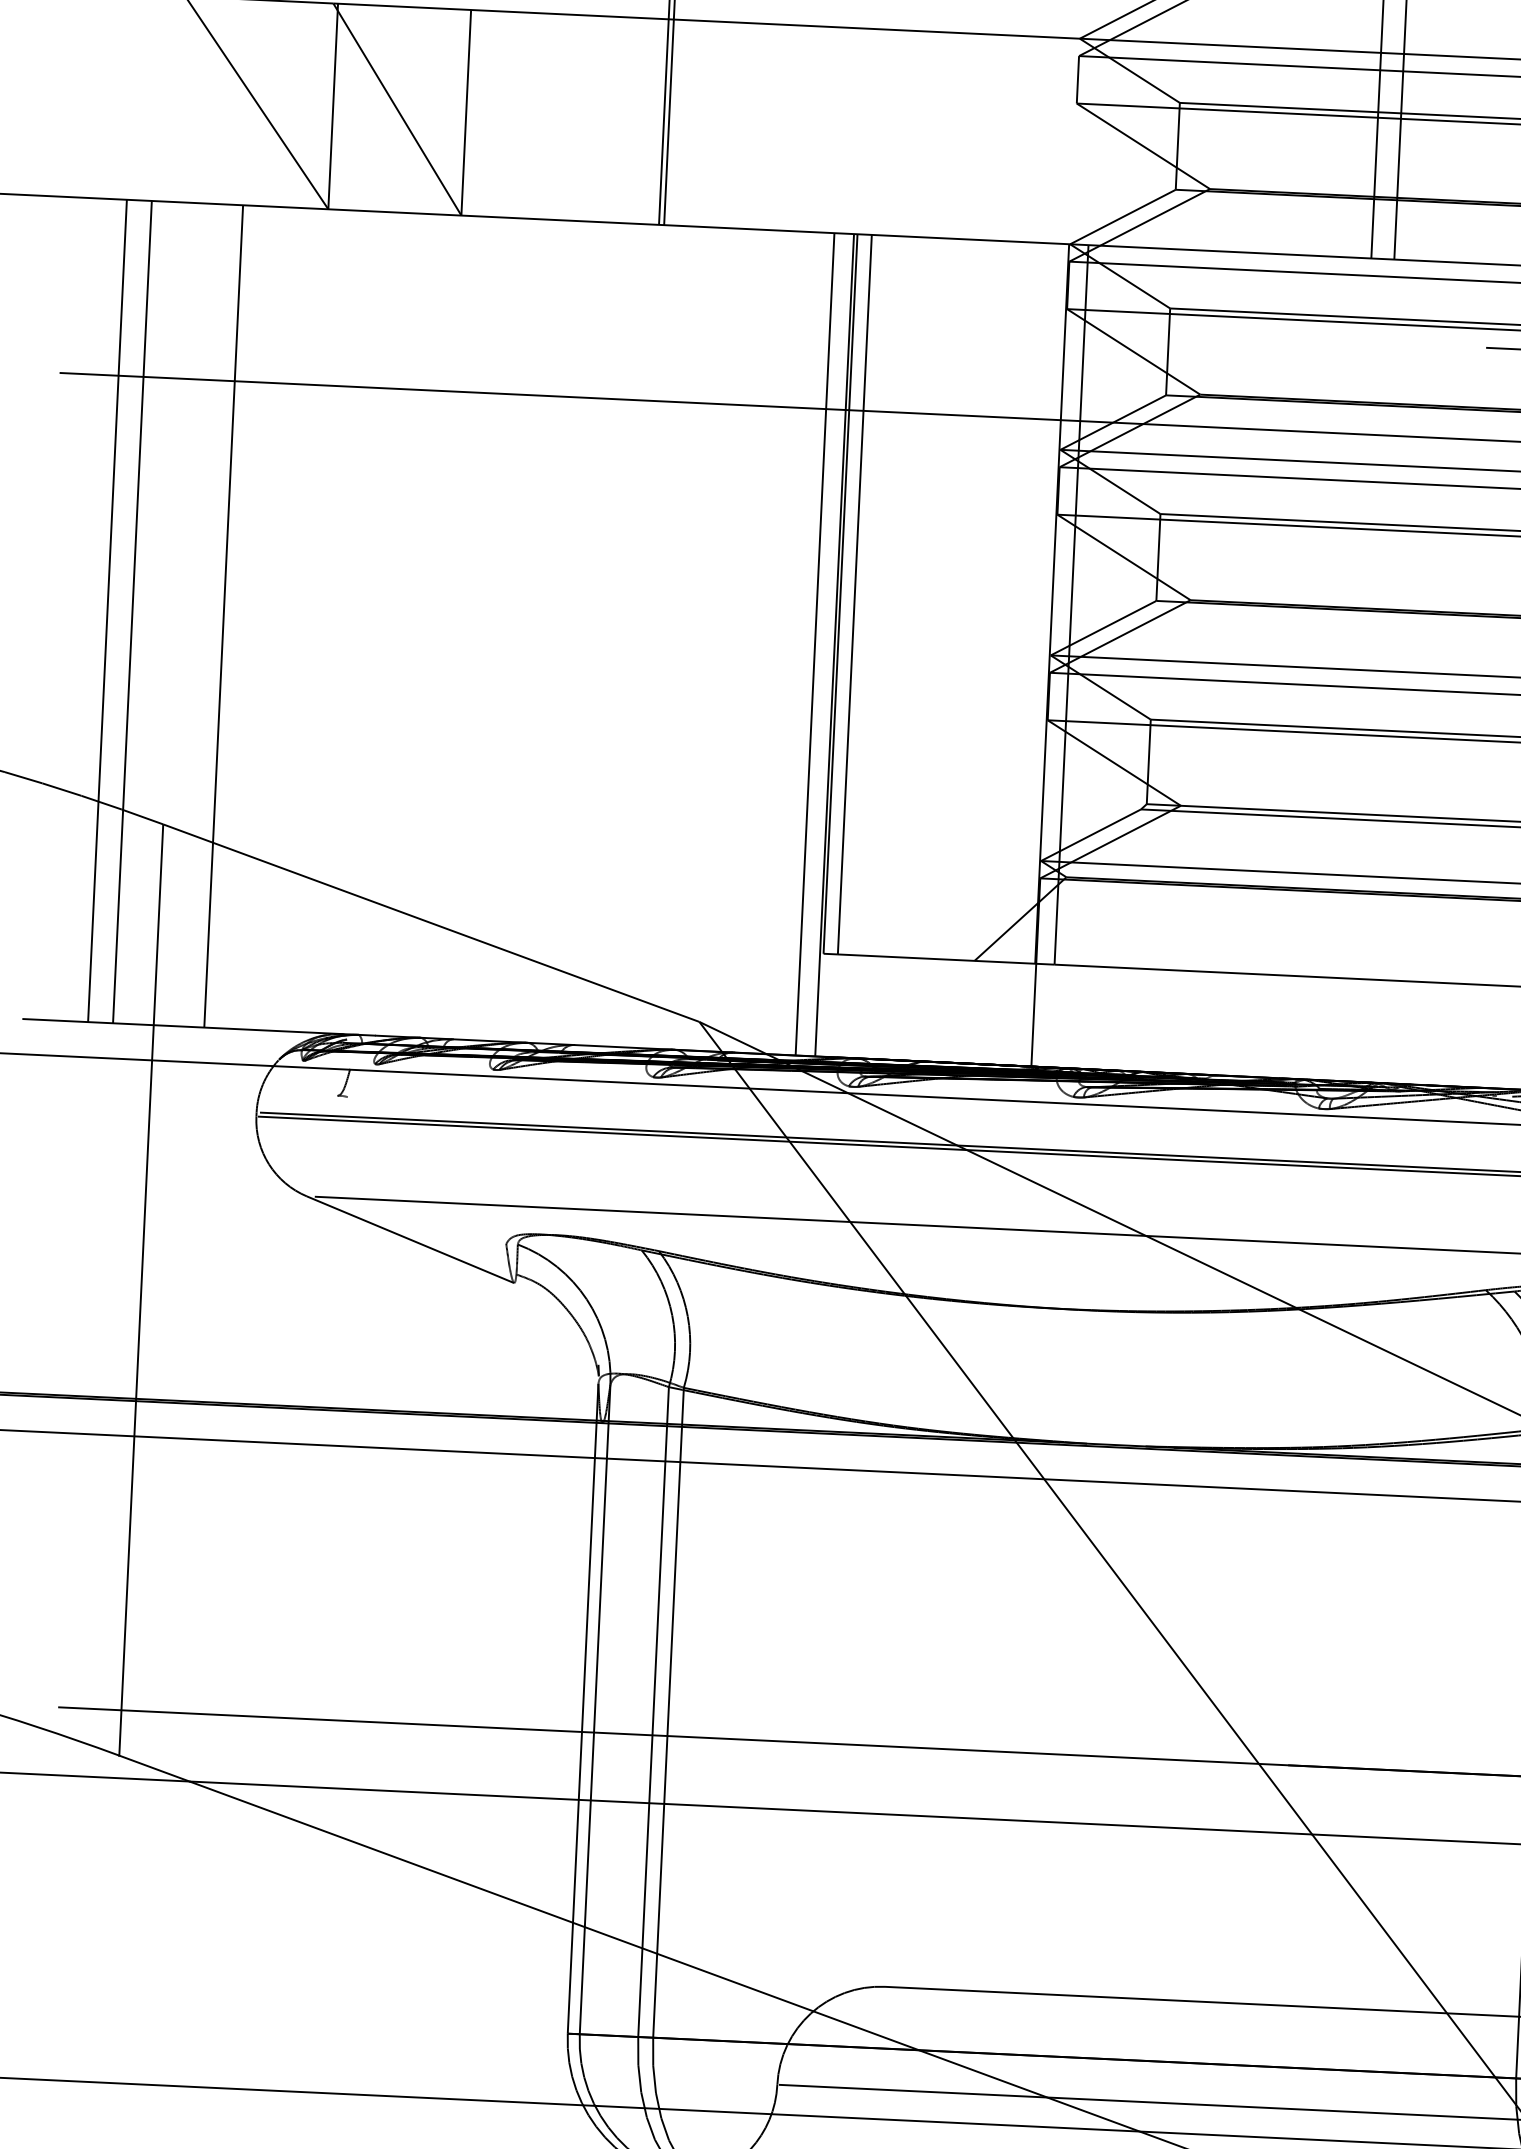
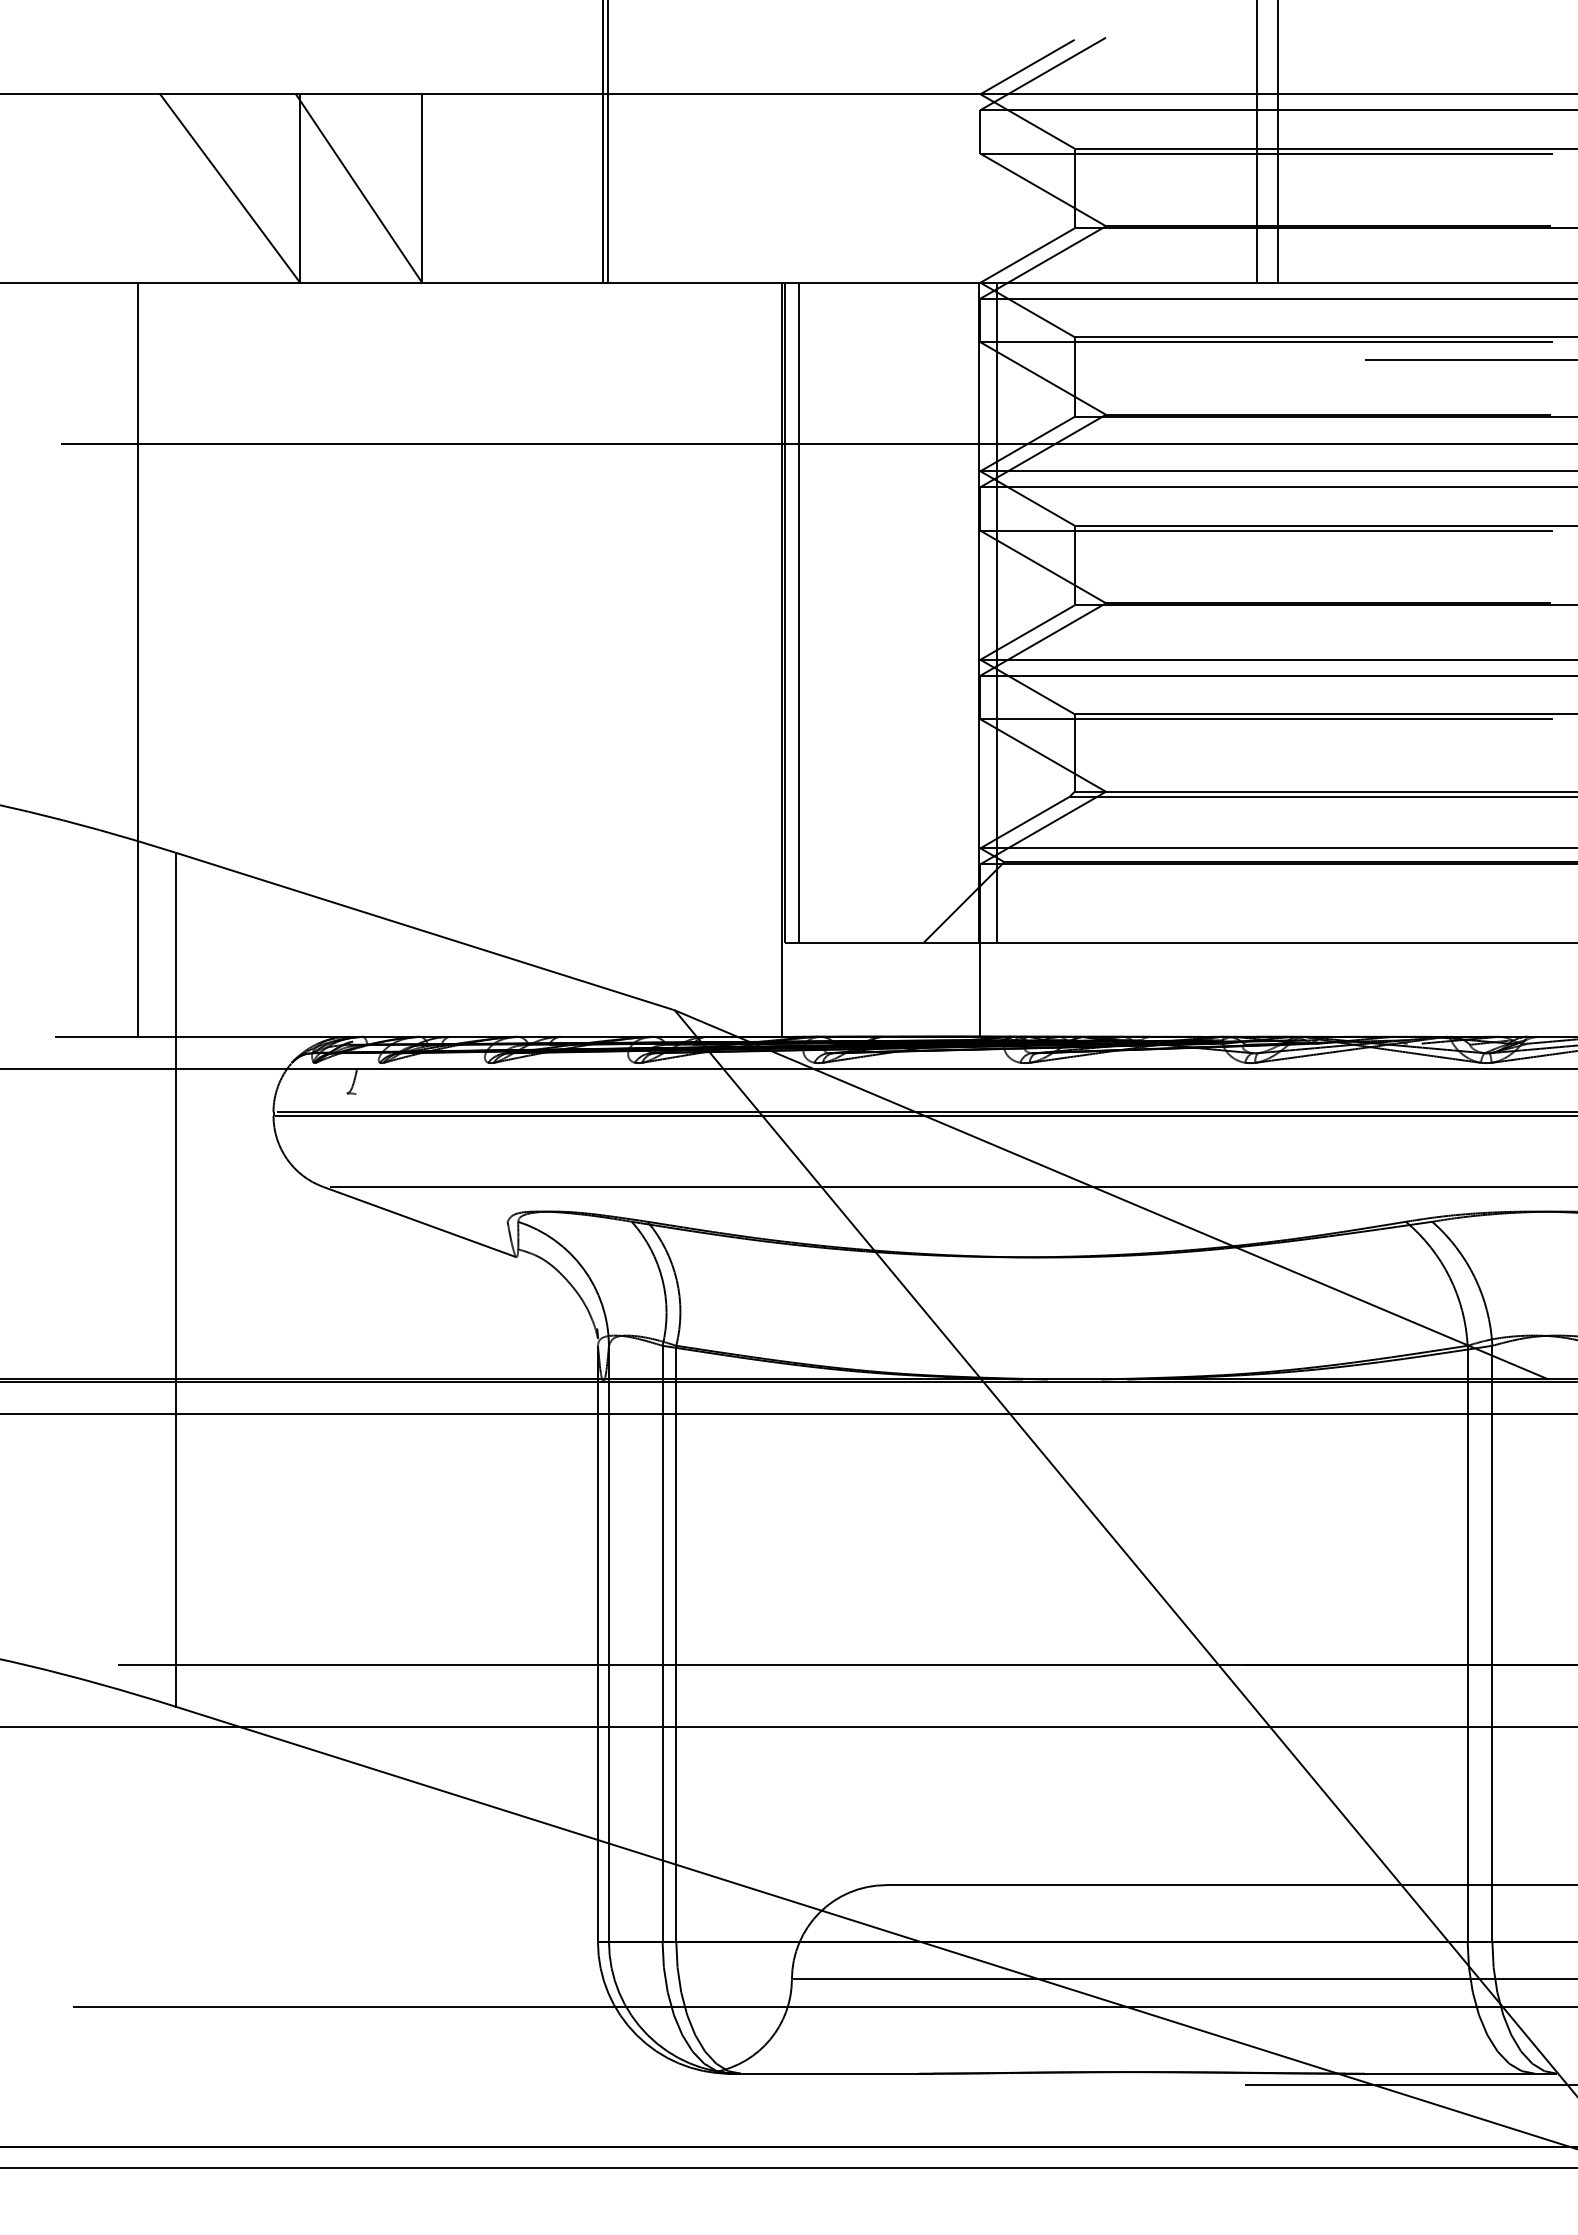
line: (107, 610) -> (115, 659), removed
line: (223, 616) -> (221, 659), removed
line: (815, 643) -> (764, 659), removed

